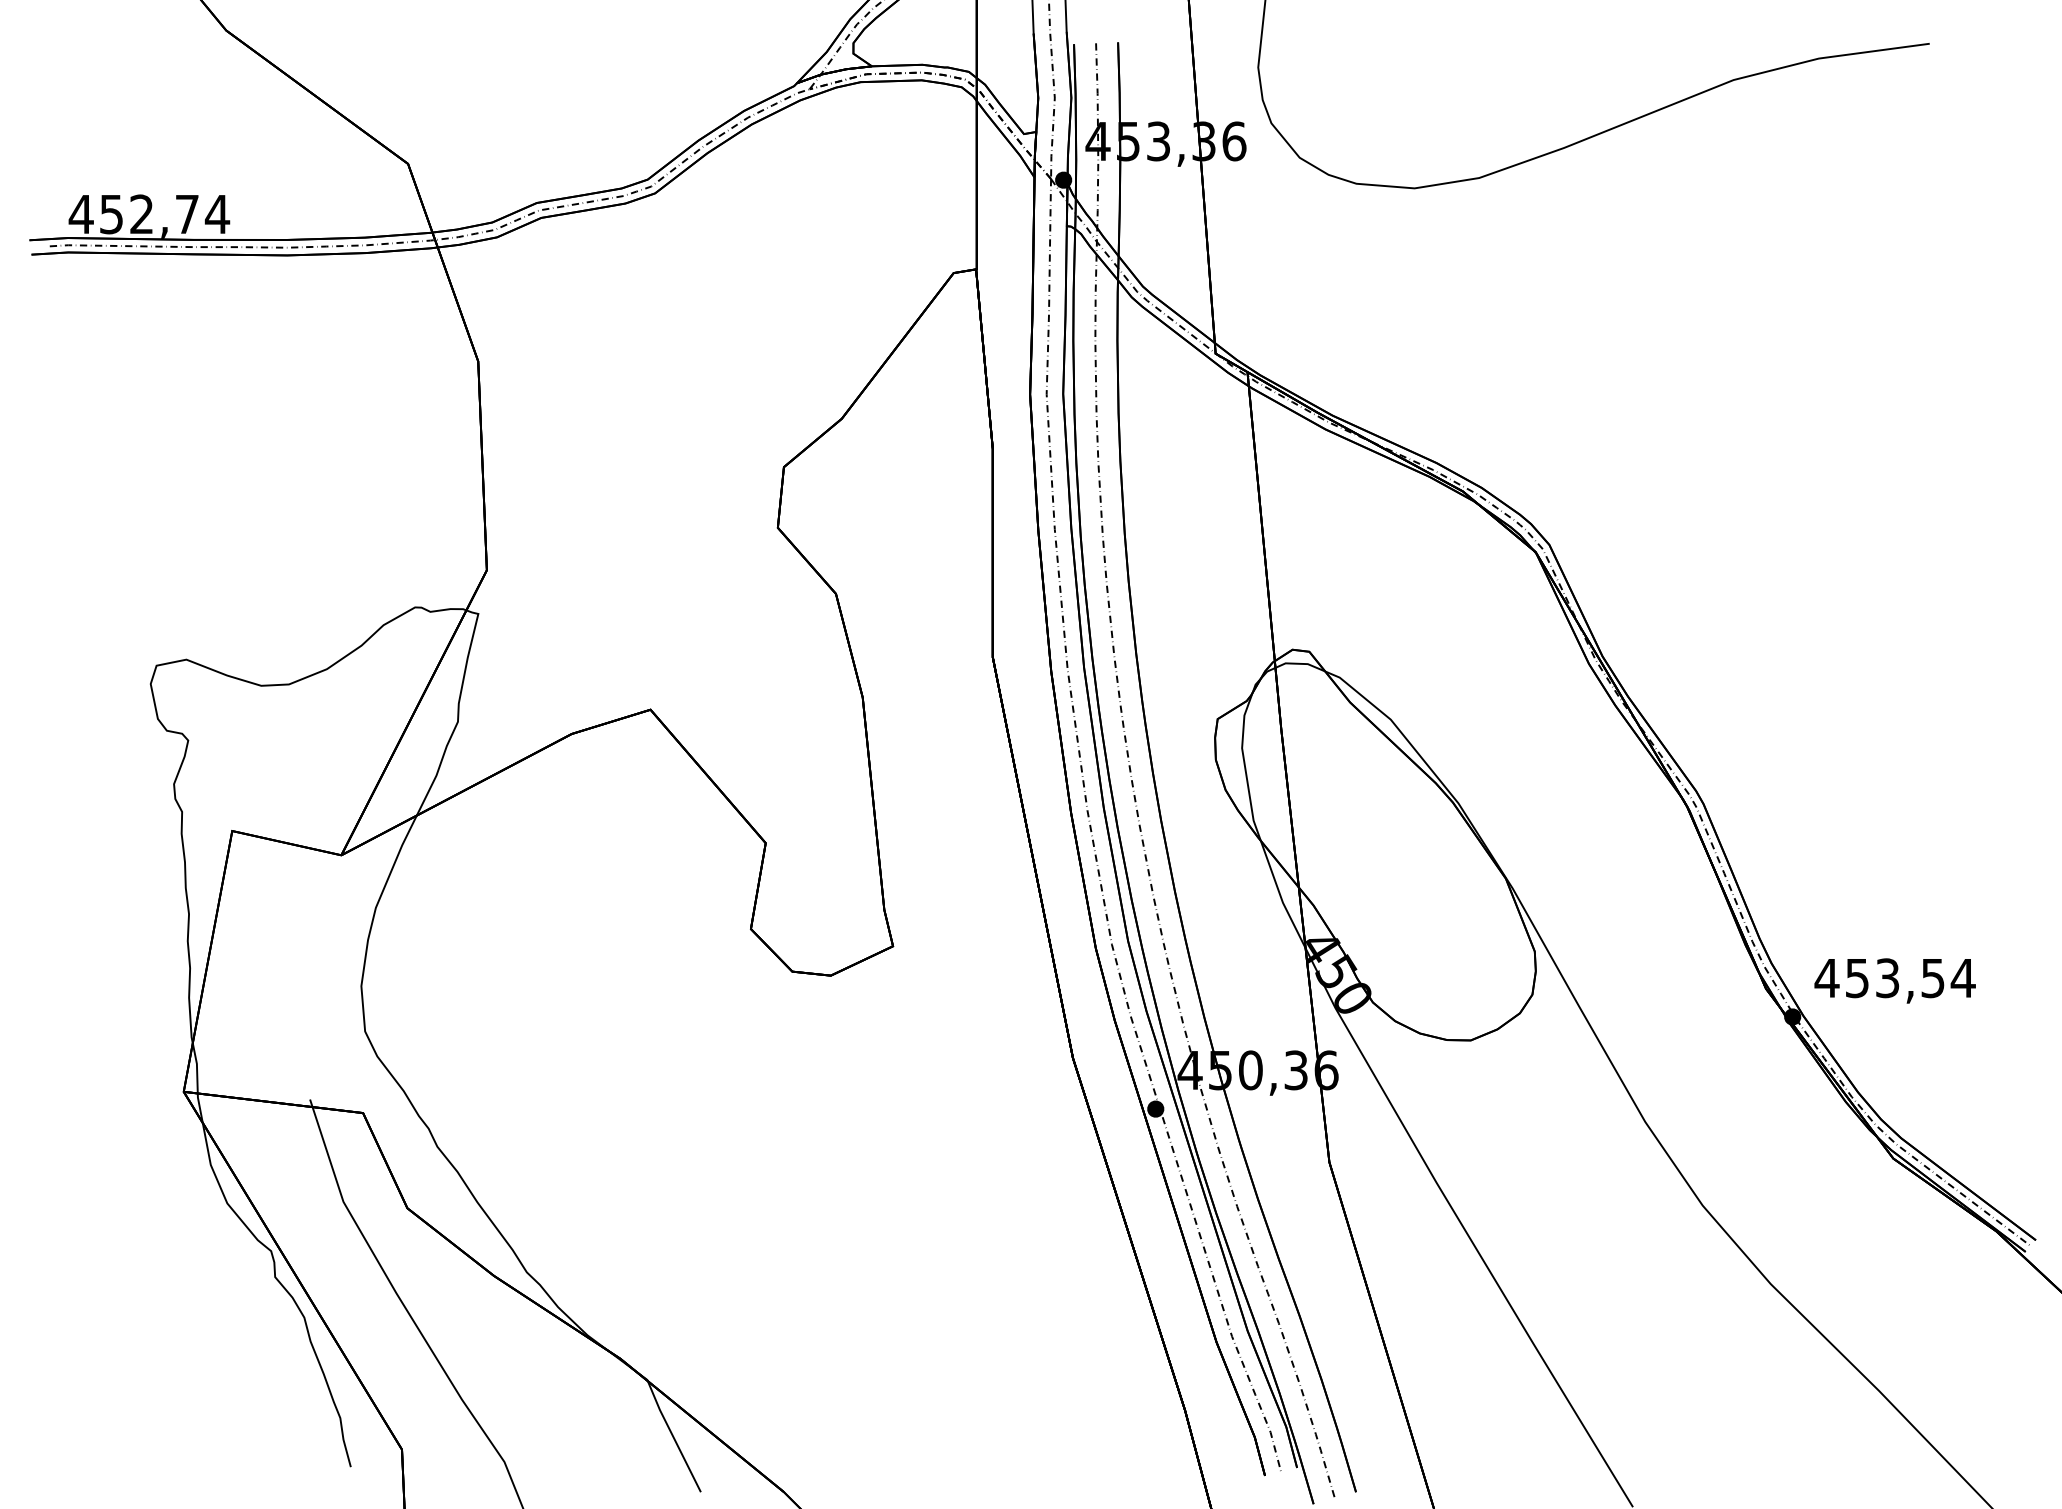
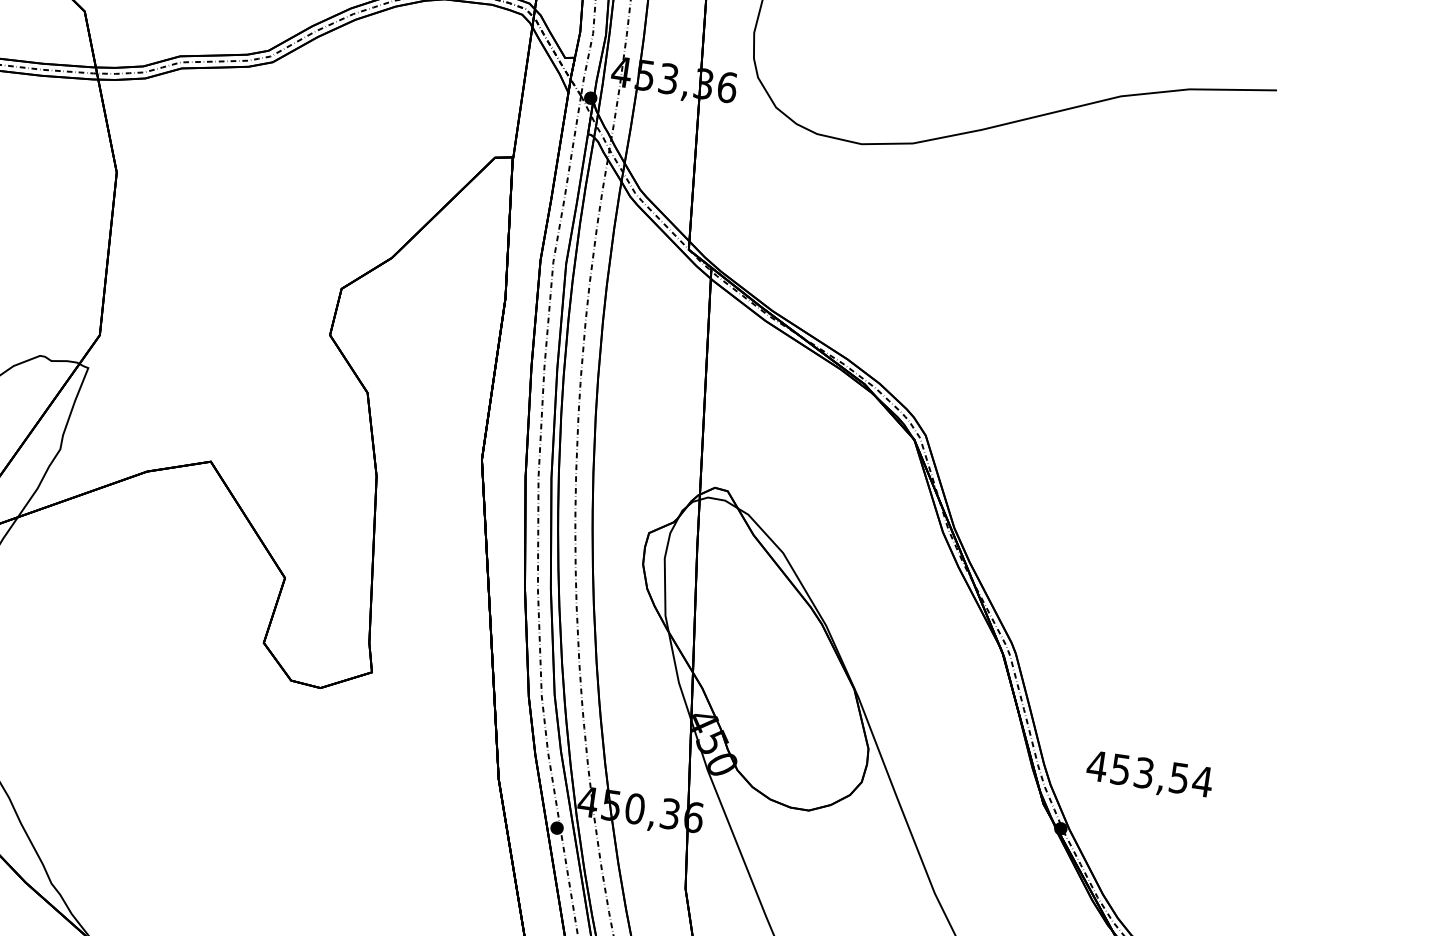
text: (1894, 980) -> (1149, 775), moved

